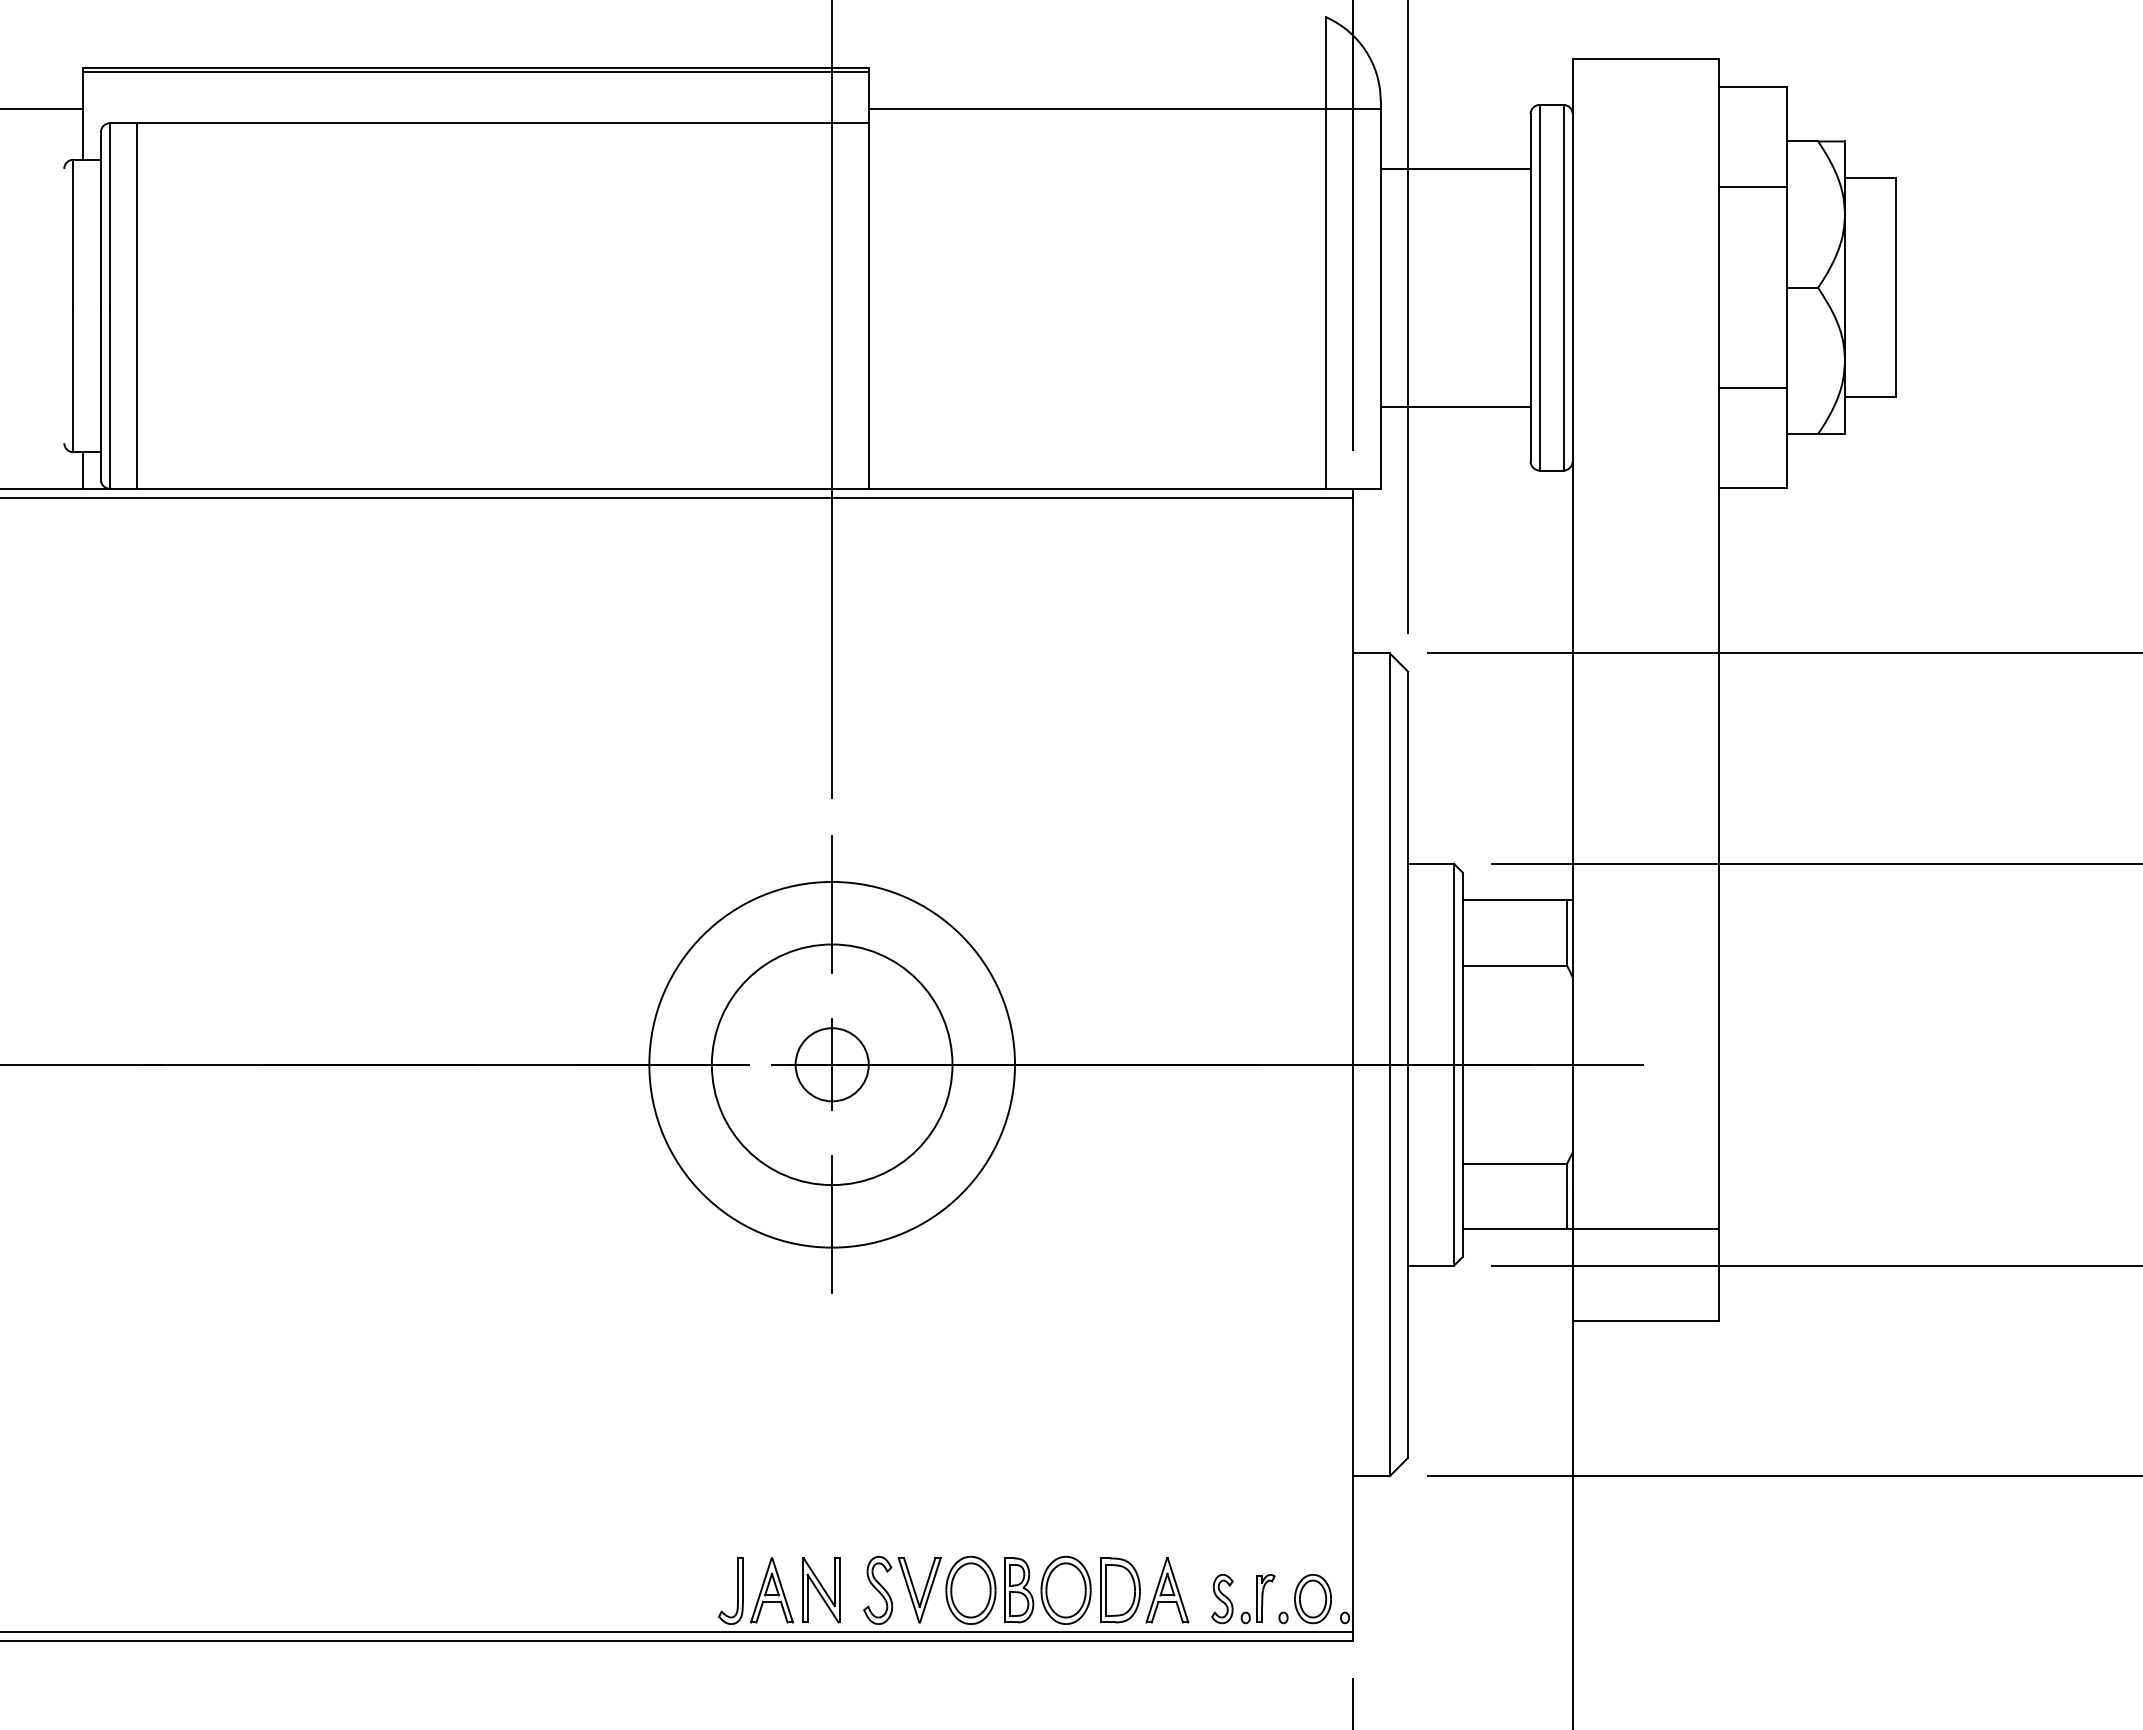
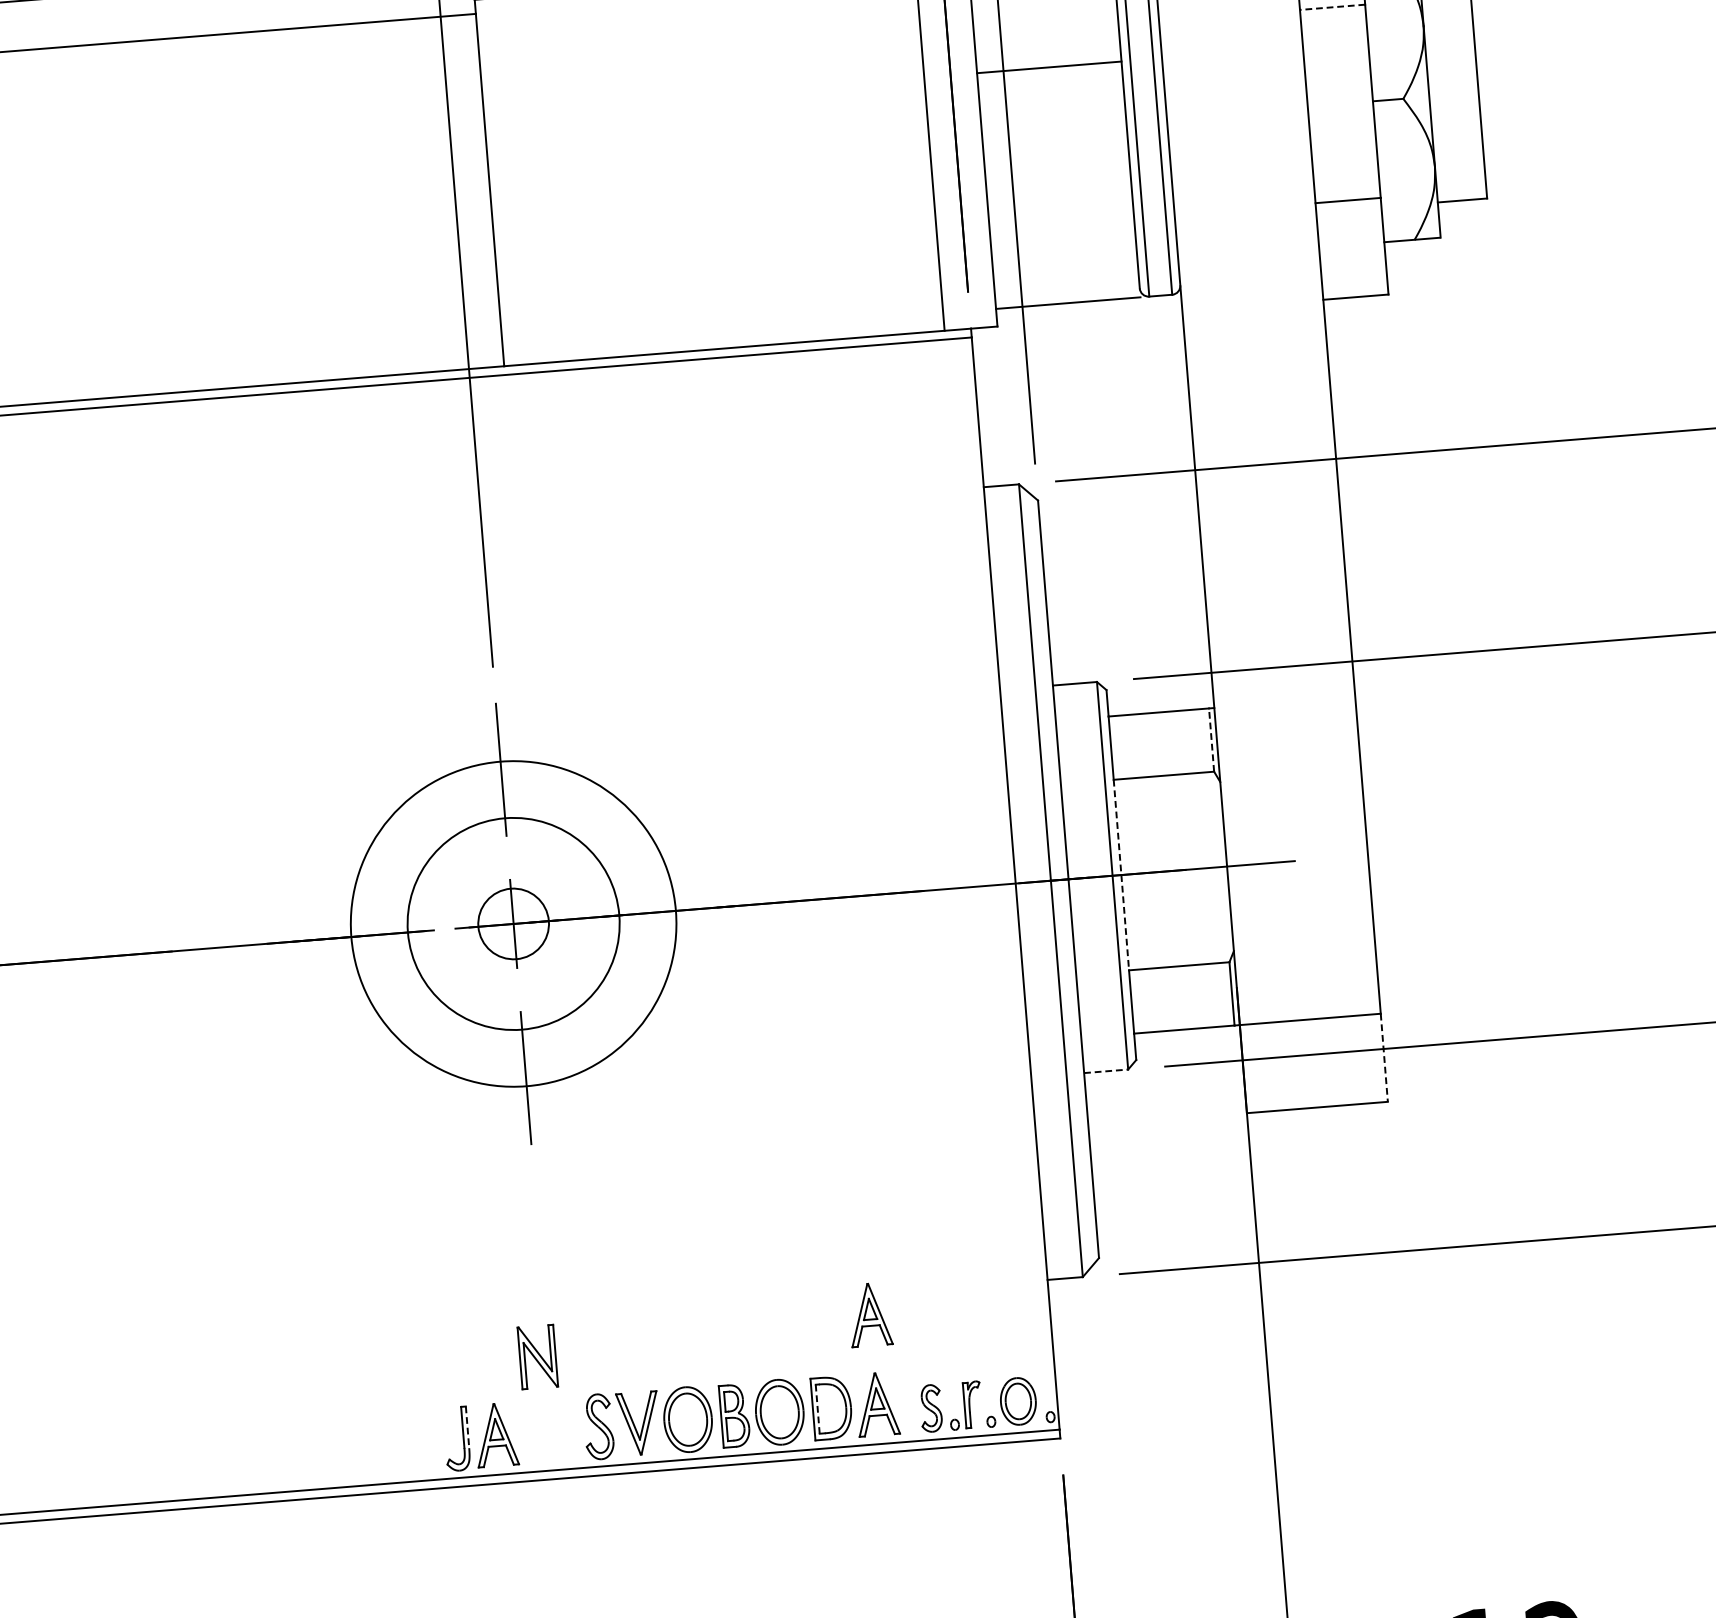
line: (1455, 168) -> (1049, 66), moved
line: (1752, 187) -> (1332, 7), solid -> dashed
line: (1455, 406) -> (1068, 303), moved
line: (1567, 933) -> (1211, 740), solid -> dashed
circle: (831, 1064) -> (512, 923), size x1.4
circle: (832, 1064) -> (513, 923), size x0.6
line: (1462, 1064) -> (1120, 874), solid -> dashed
line: (1430, 1265) -> (1105, 1070), solid -> dashed
line: (1718, 1275) -> (1383, 1058), solid -> dashed
part: (1167, 1497) -> (870, 1314), added
line: (742, 1580) -> (467, 1427), solid -> dashed
part: (821, 1590) -> (538, 1357), moved
line: (1105, 1590) -> (817, 1409), solid -> dashed

